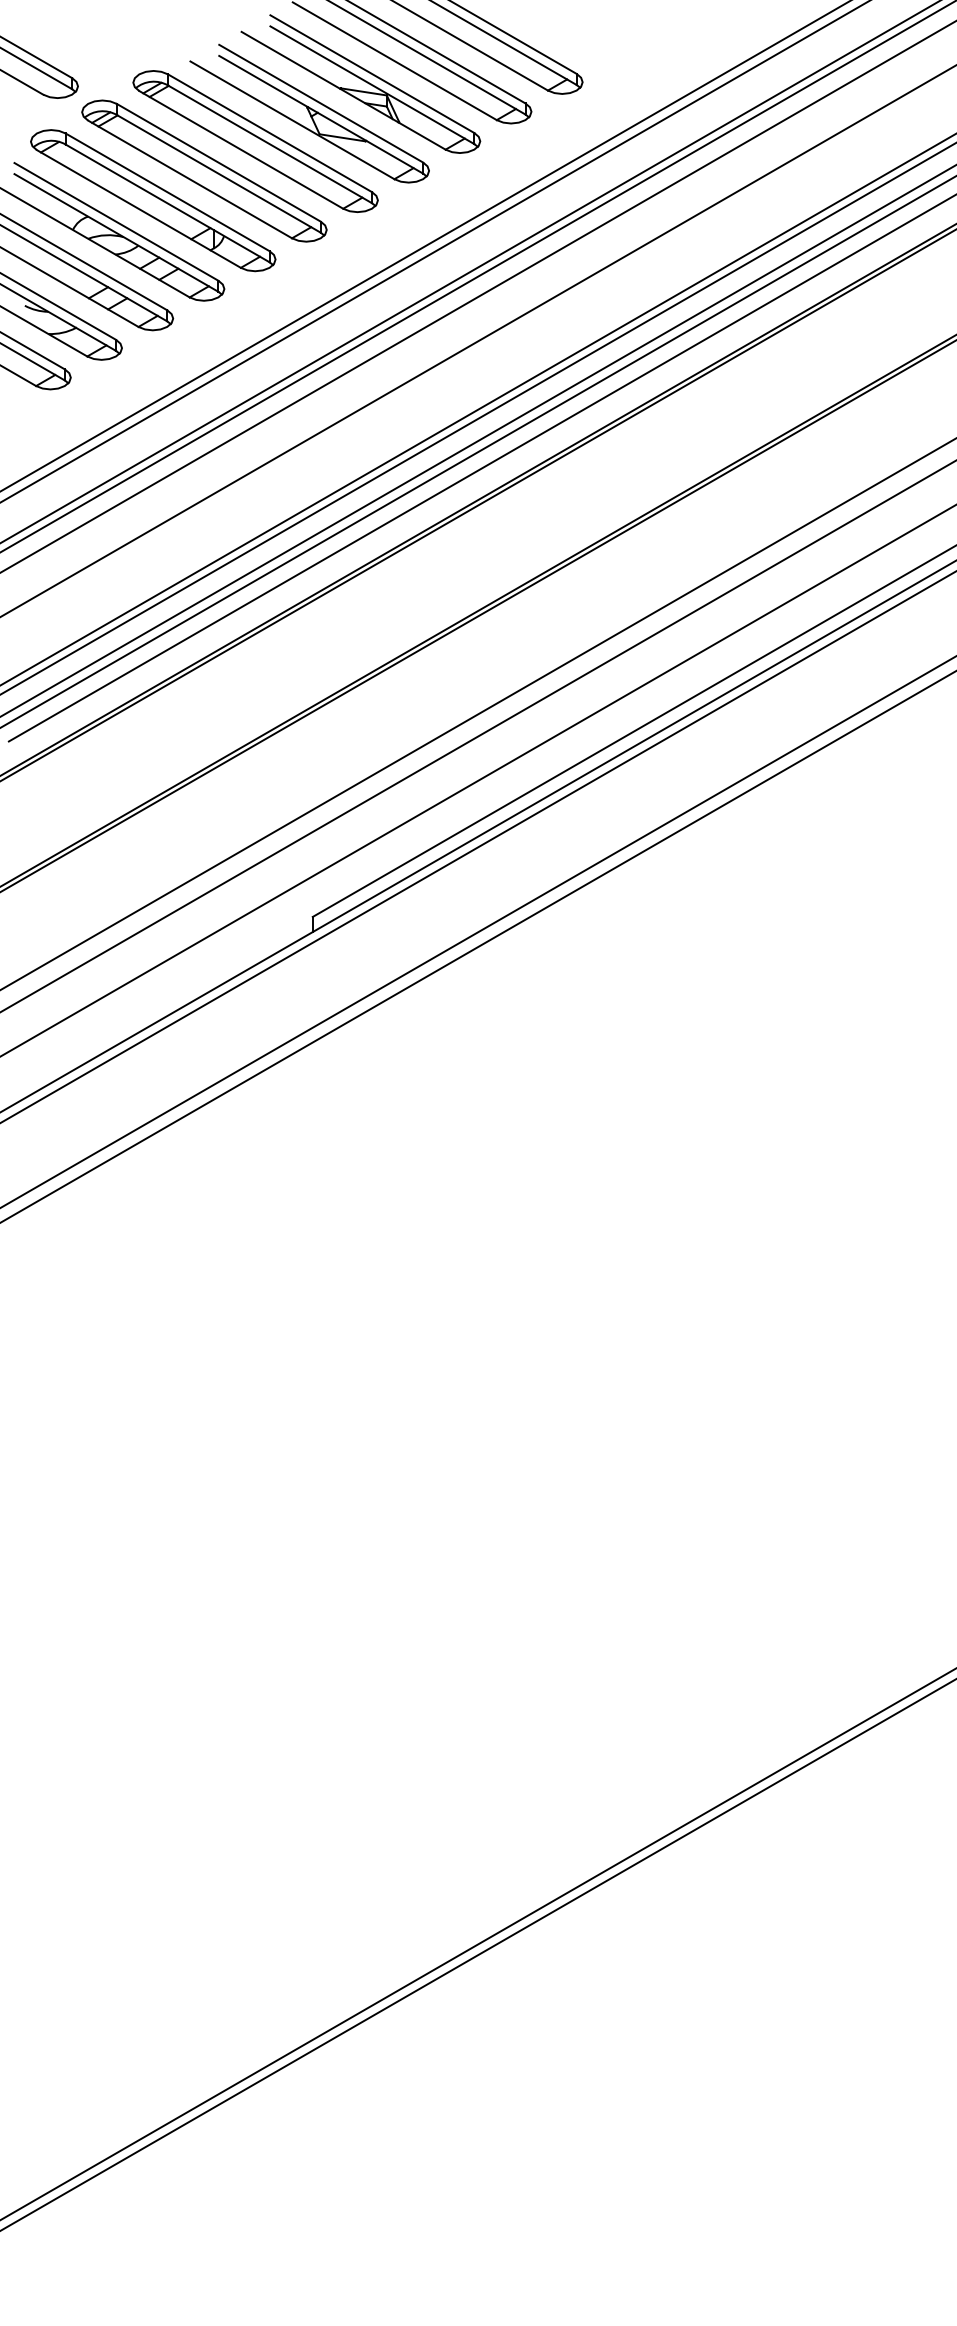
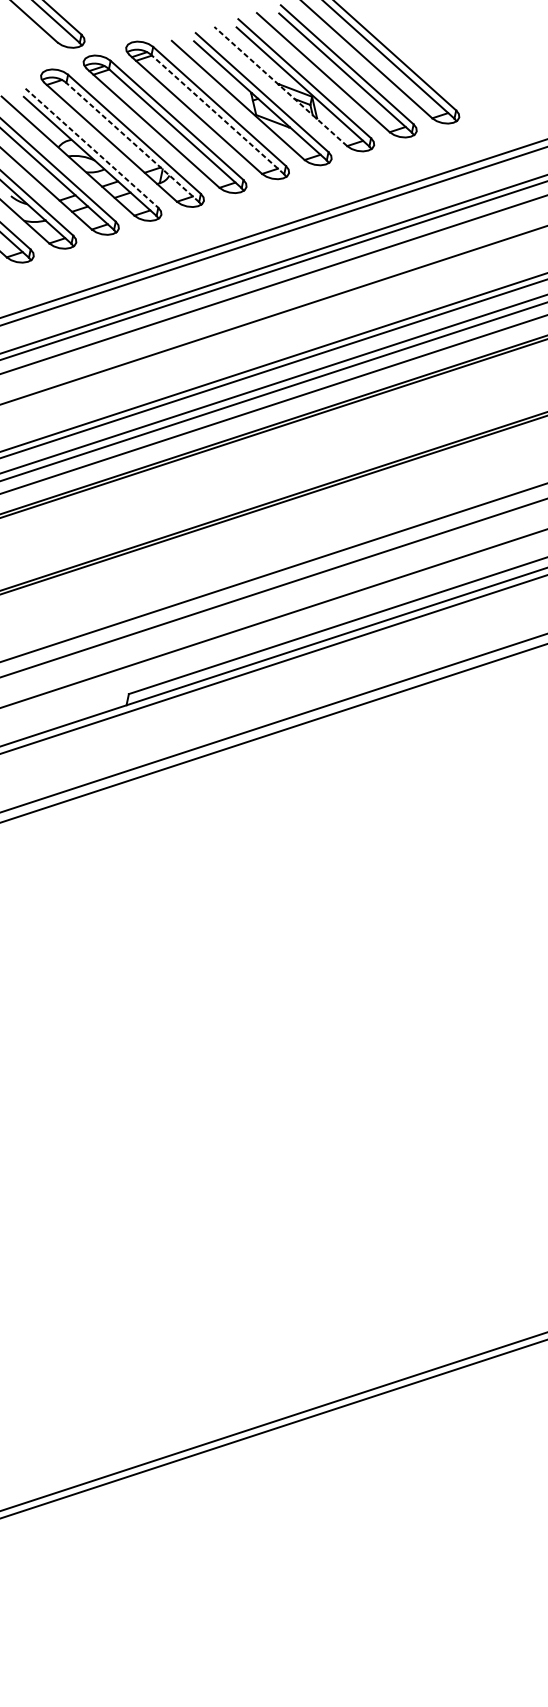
line: (343, 90) -> (280, 86), solid -> dashed
line: (270, 144) -> (218, 114), solid -> dashed
line: (167, 203) -> (132, 142), solid -> dashed
line: (116, 221) -> (92, 147), solid -> dashed

